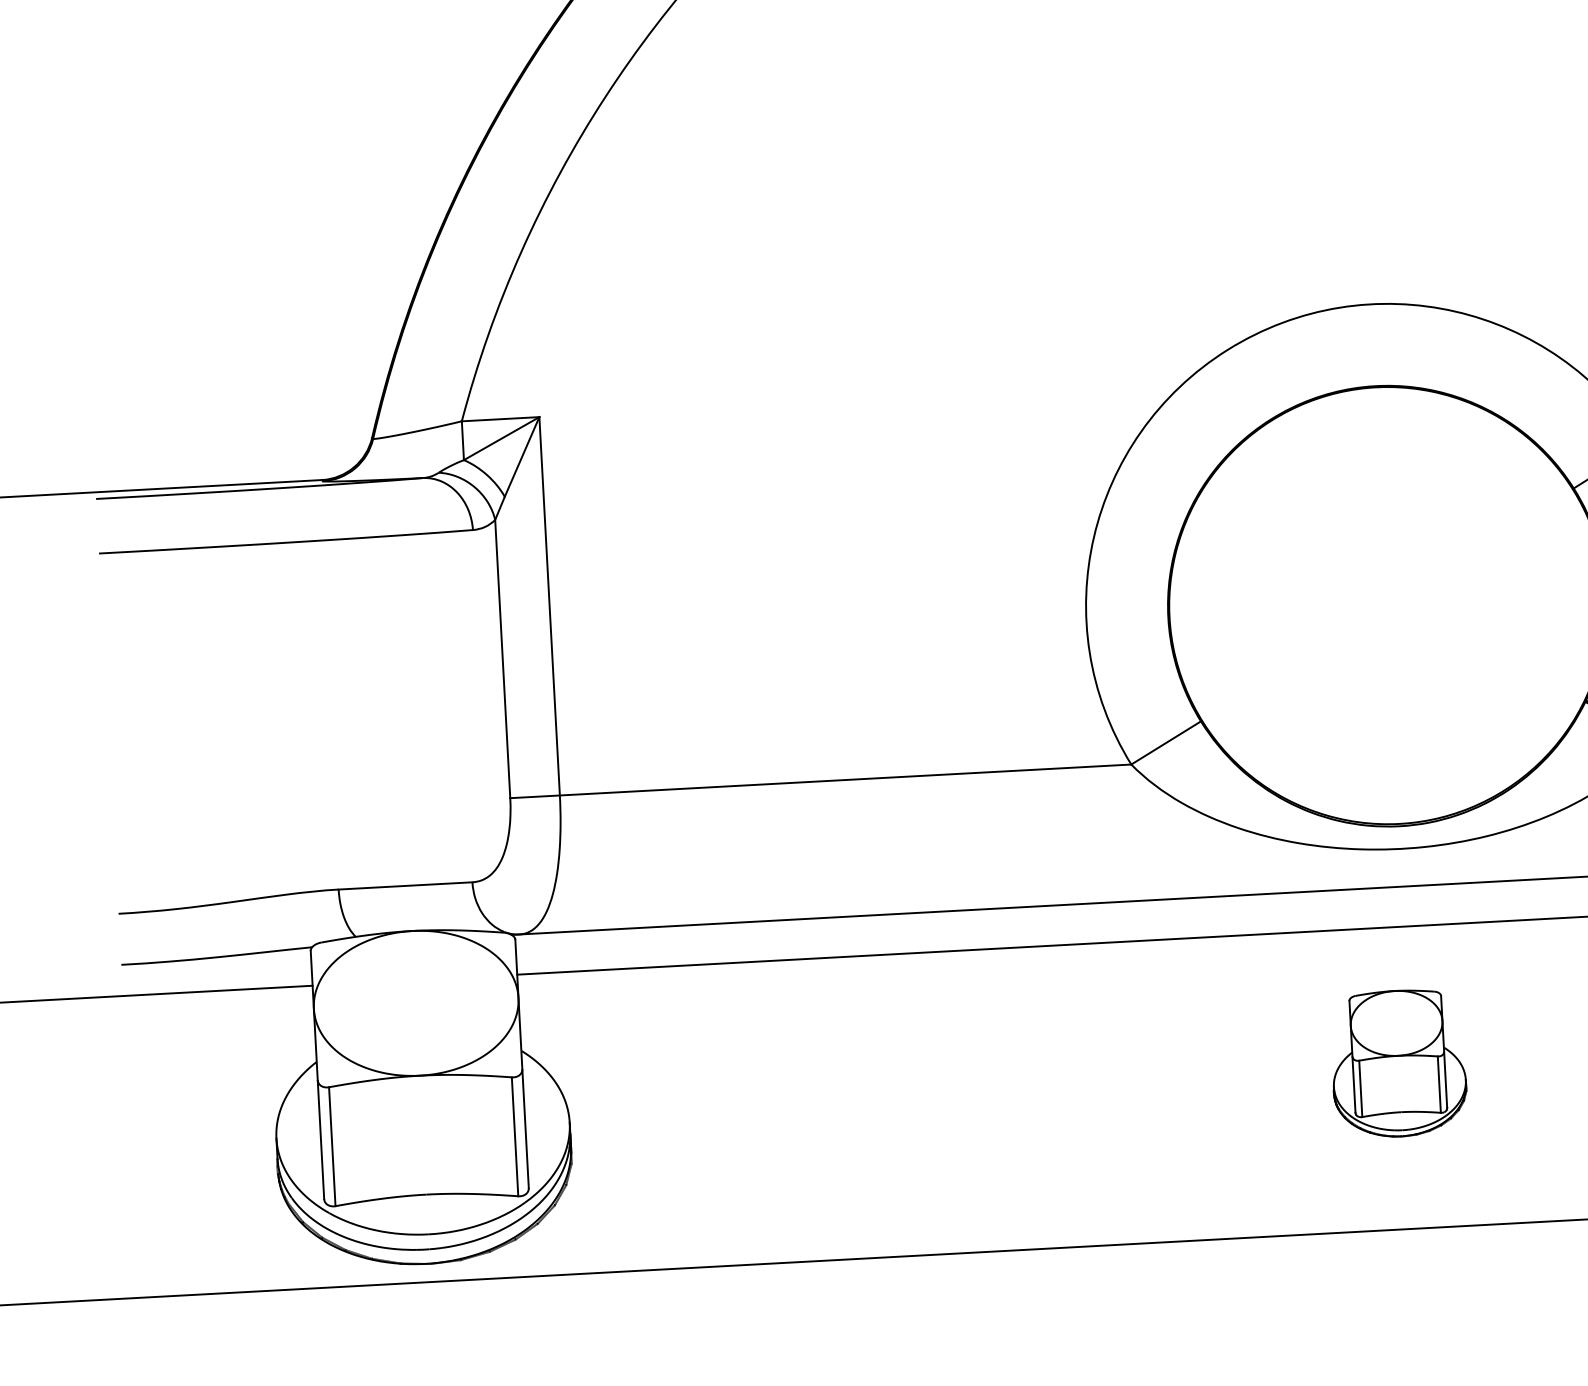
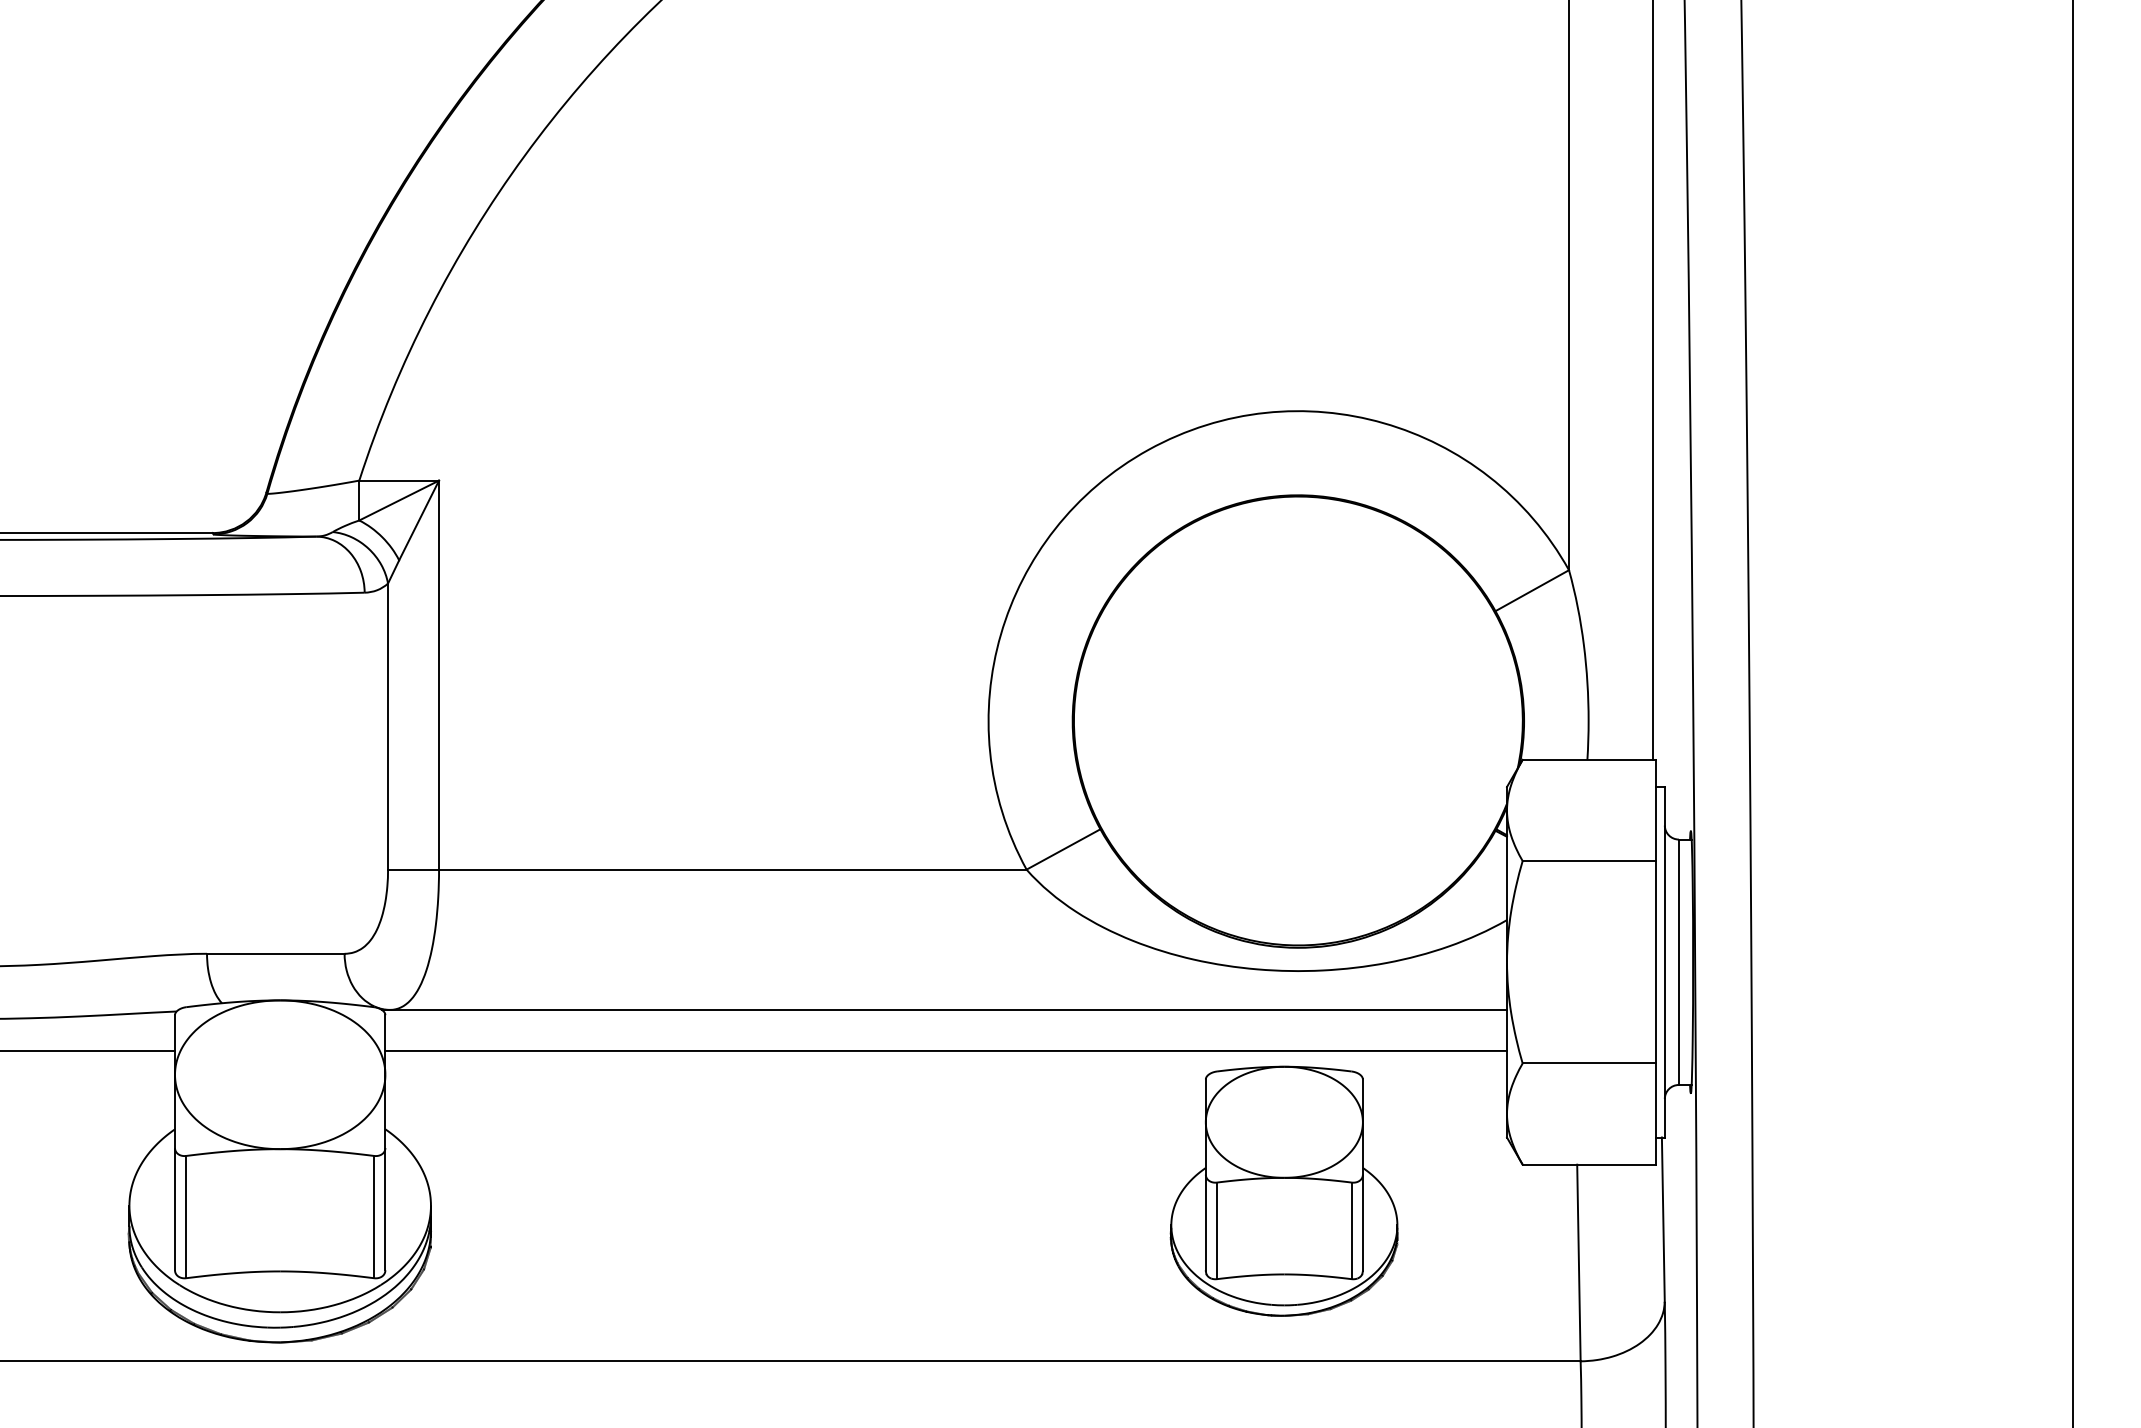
part: (1398, 1063) -> (1283, 1190), size x1.67

